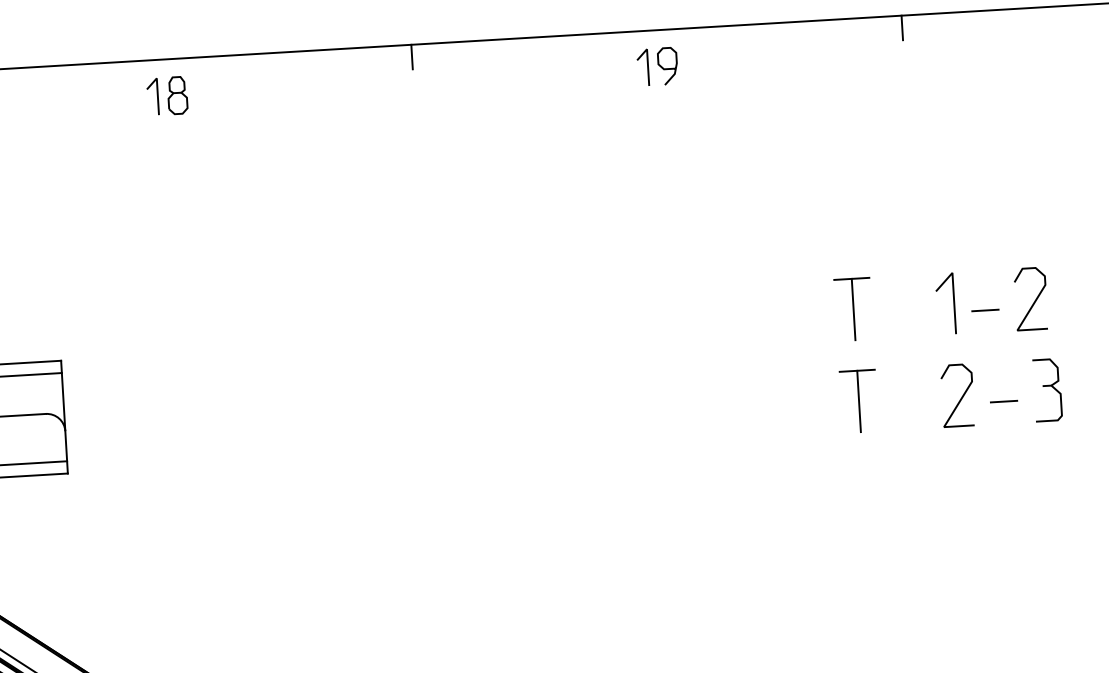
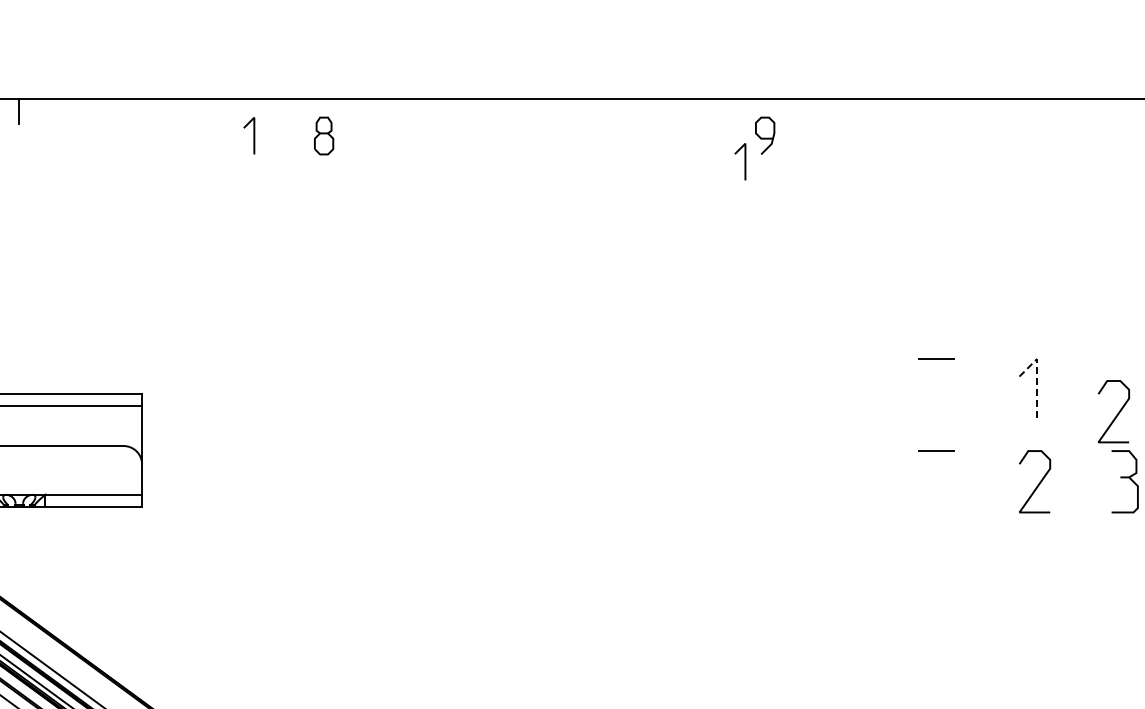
line: (902, 27) -> (1001, 111), removed
line: (412, 57) -> (510, 111), removed
line: (647, 67) -> (744, 161), moved
part: (177, 95) -> (324, 135), moved
line: (953, 290) -> (1037, 376), solid -> dashed
curve: (1033, 301) -> (1116, 414), moved
line: (853, 309) -> (936, 389), removed
line: (985, 310) -> (1067, 398), removed
line: (859, 401) -> (936, 481), removed
line: (1003, 401) -> (1080, 490), removed

